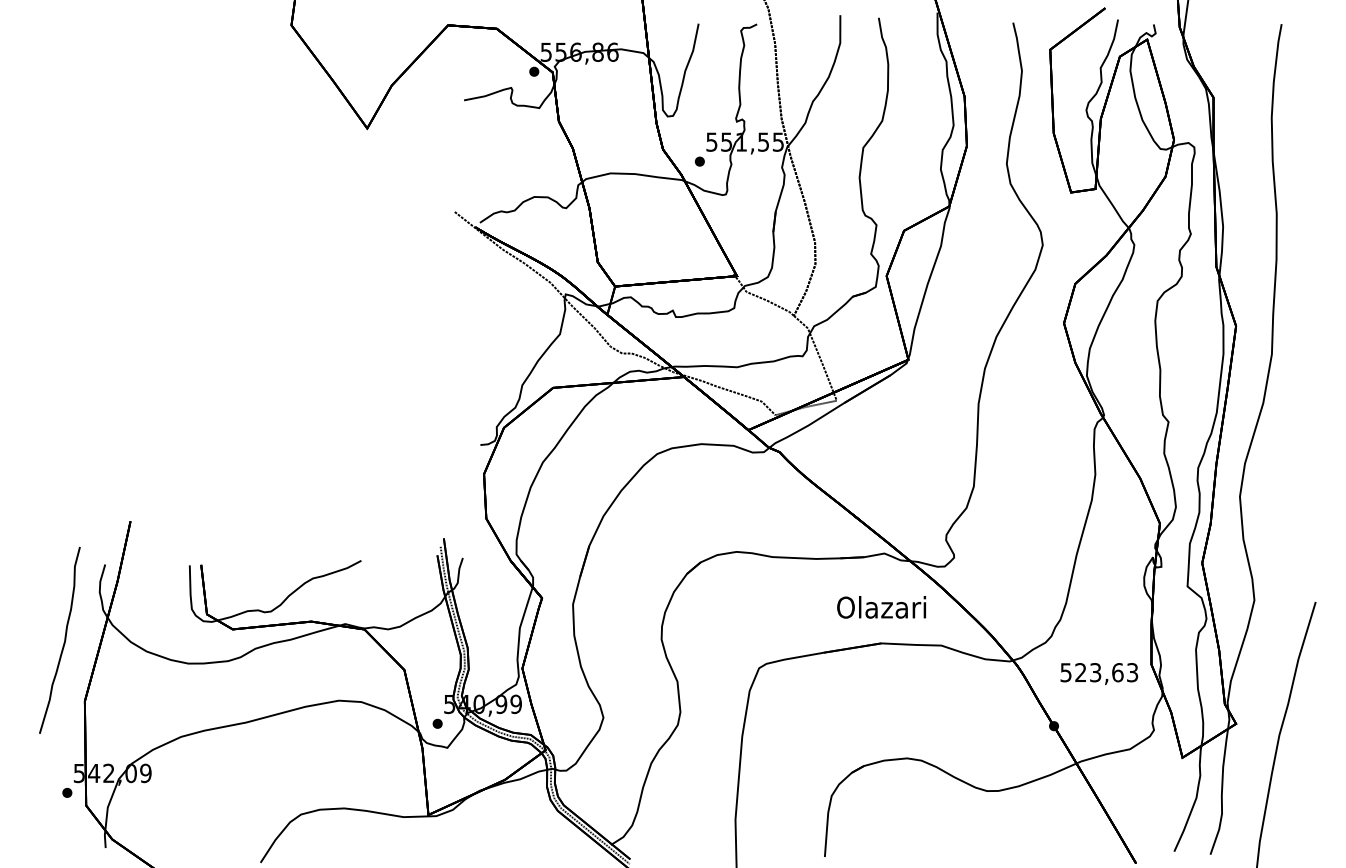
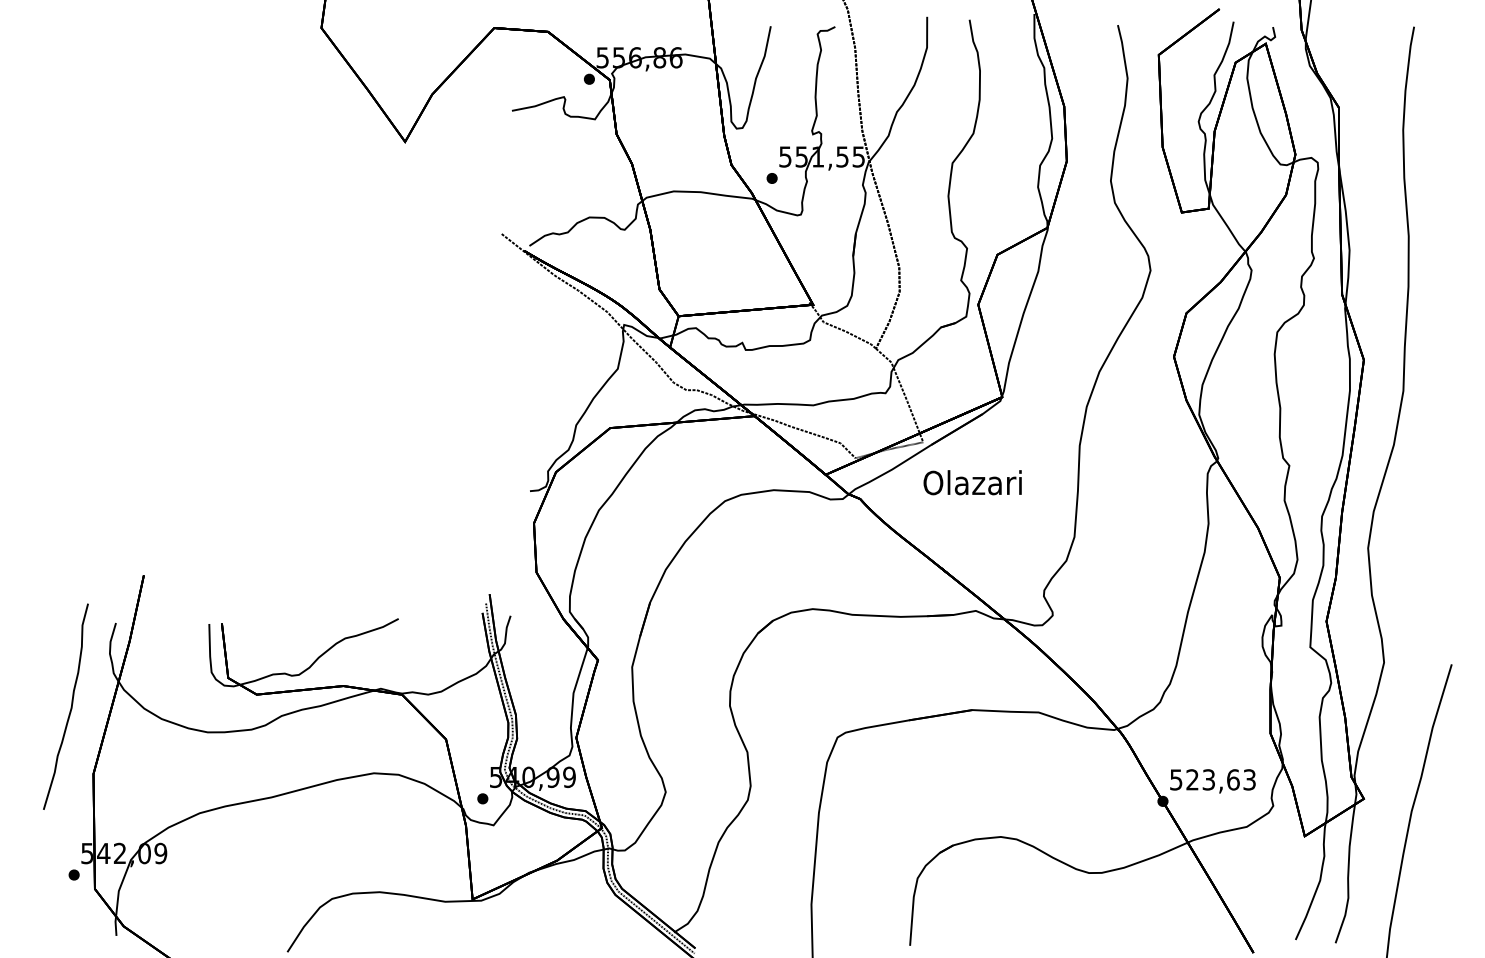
text: (881, 607) -> (972, 482), moved
text: (1099, 673) -> (1213, 780), moved

